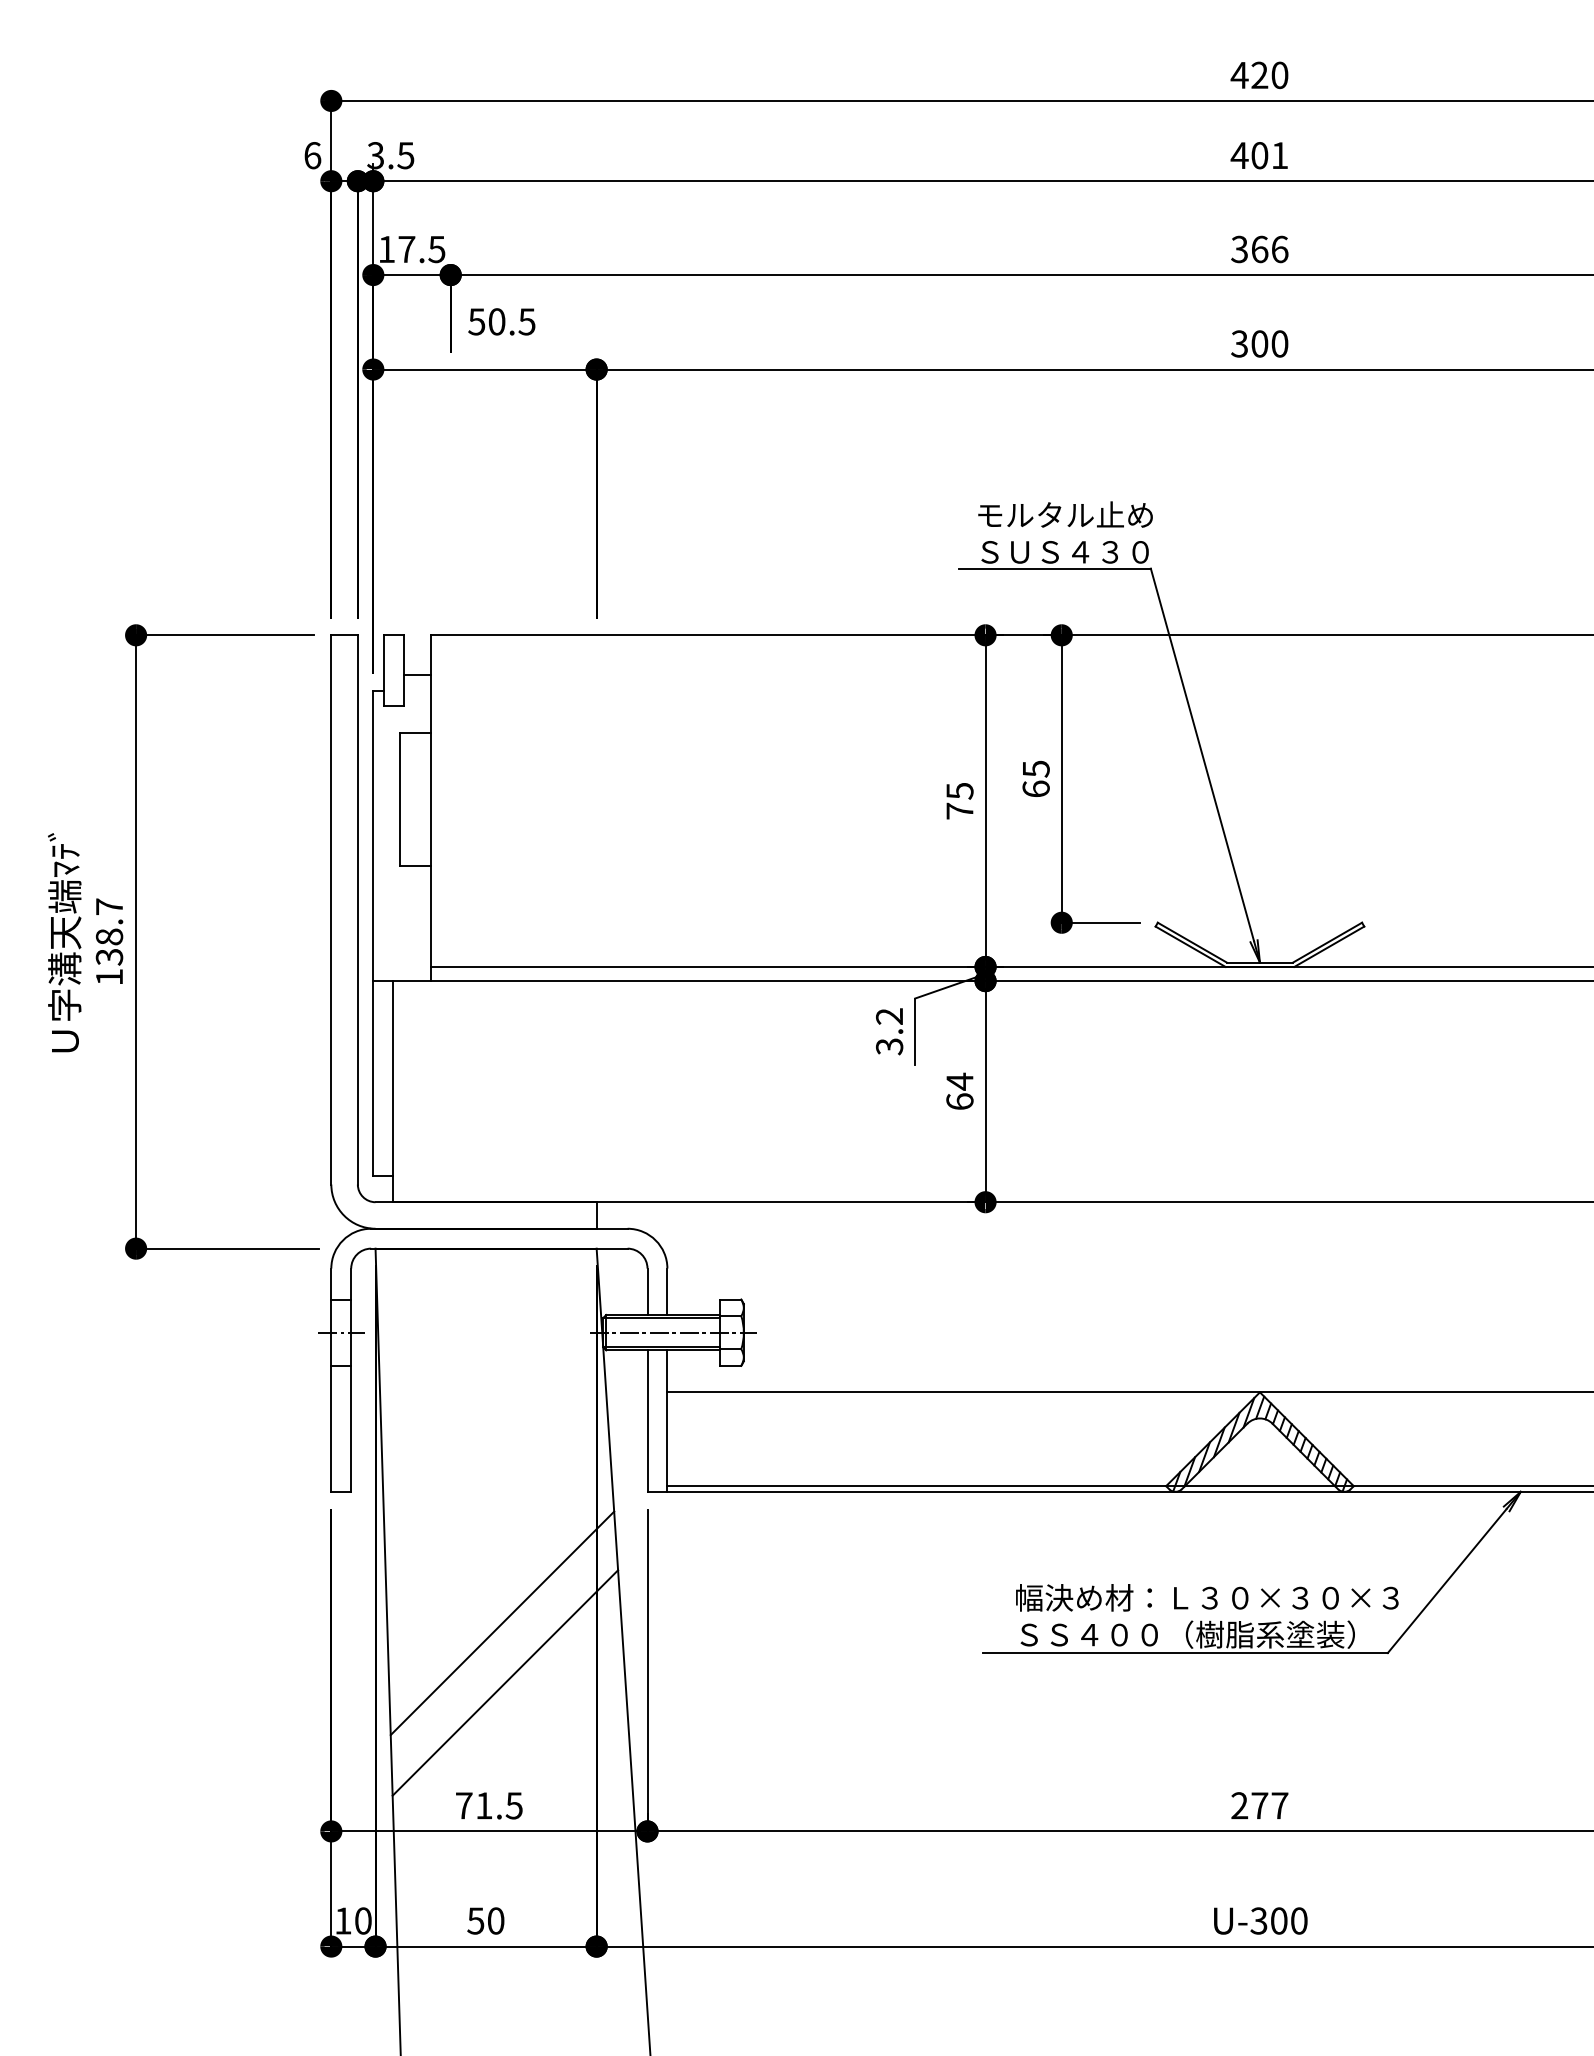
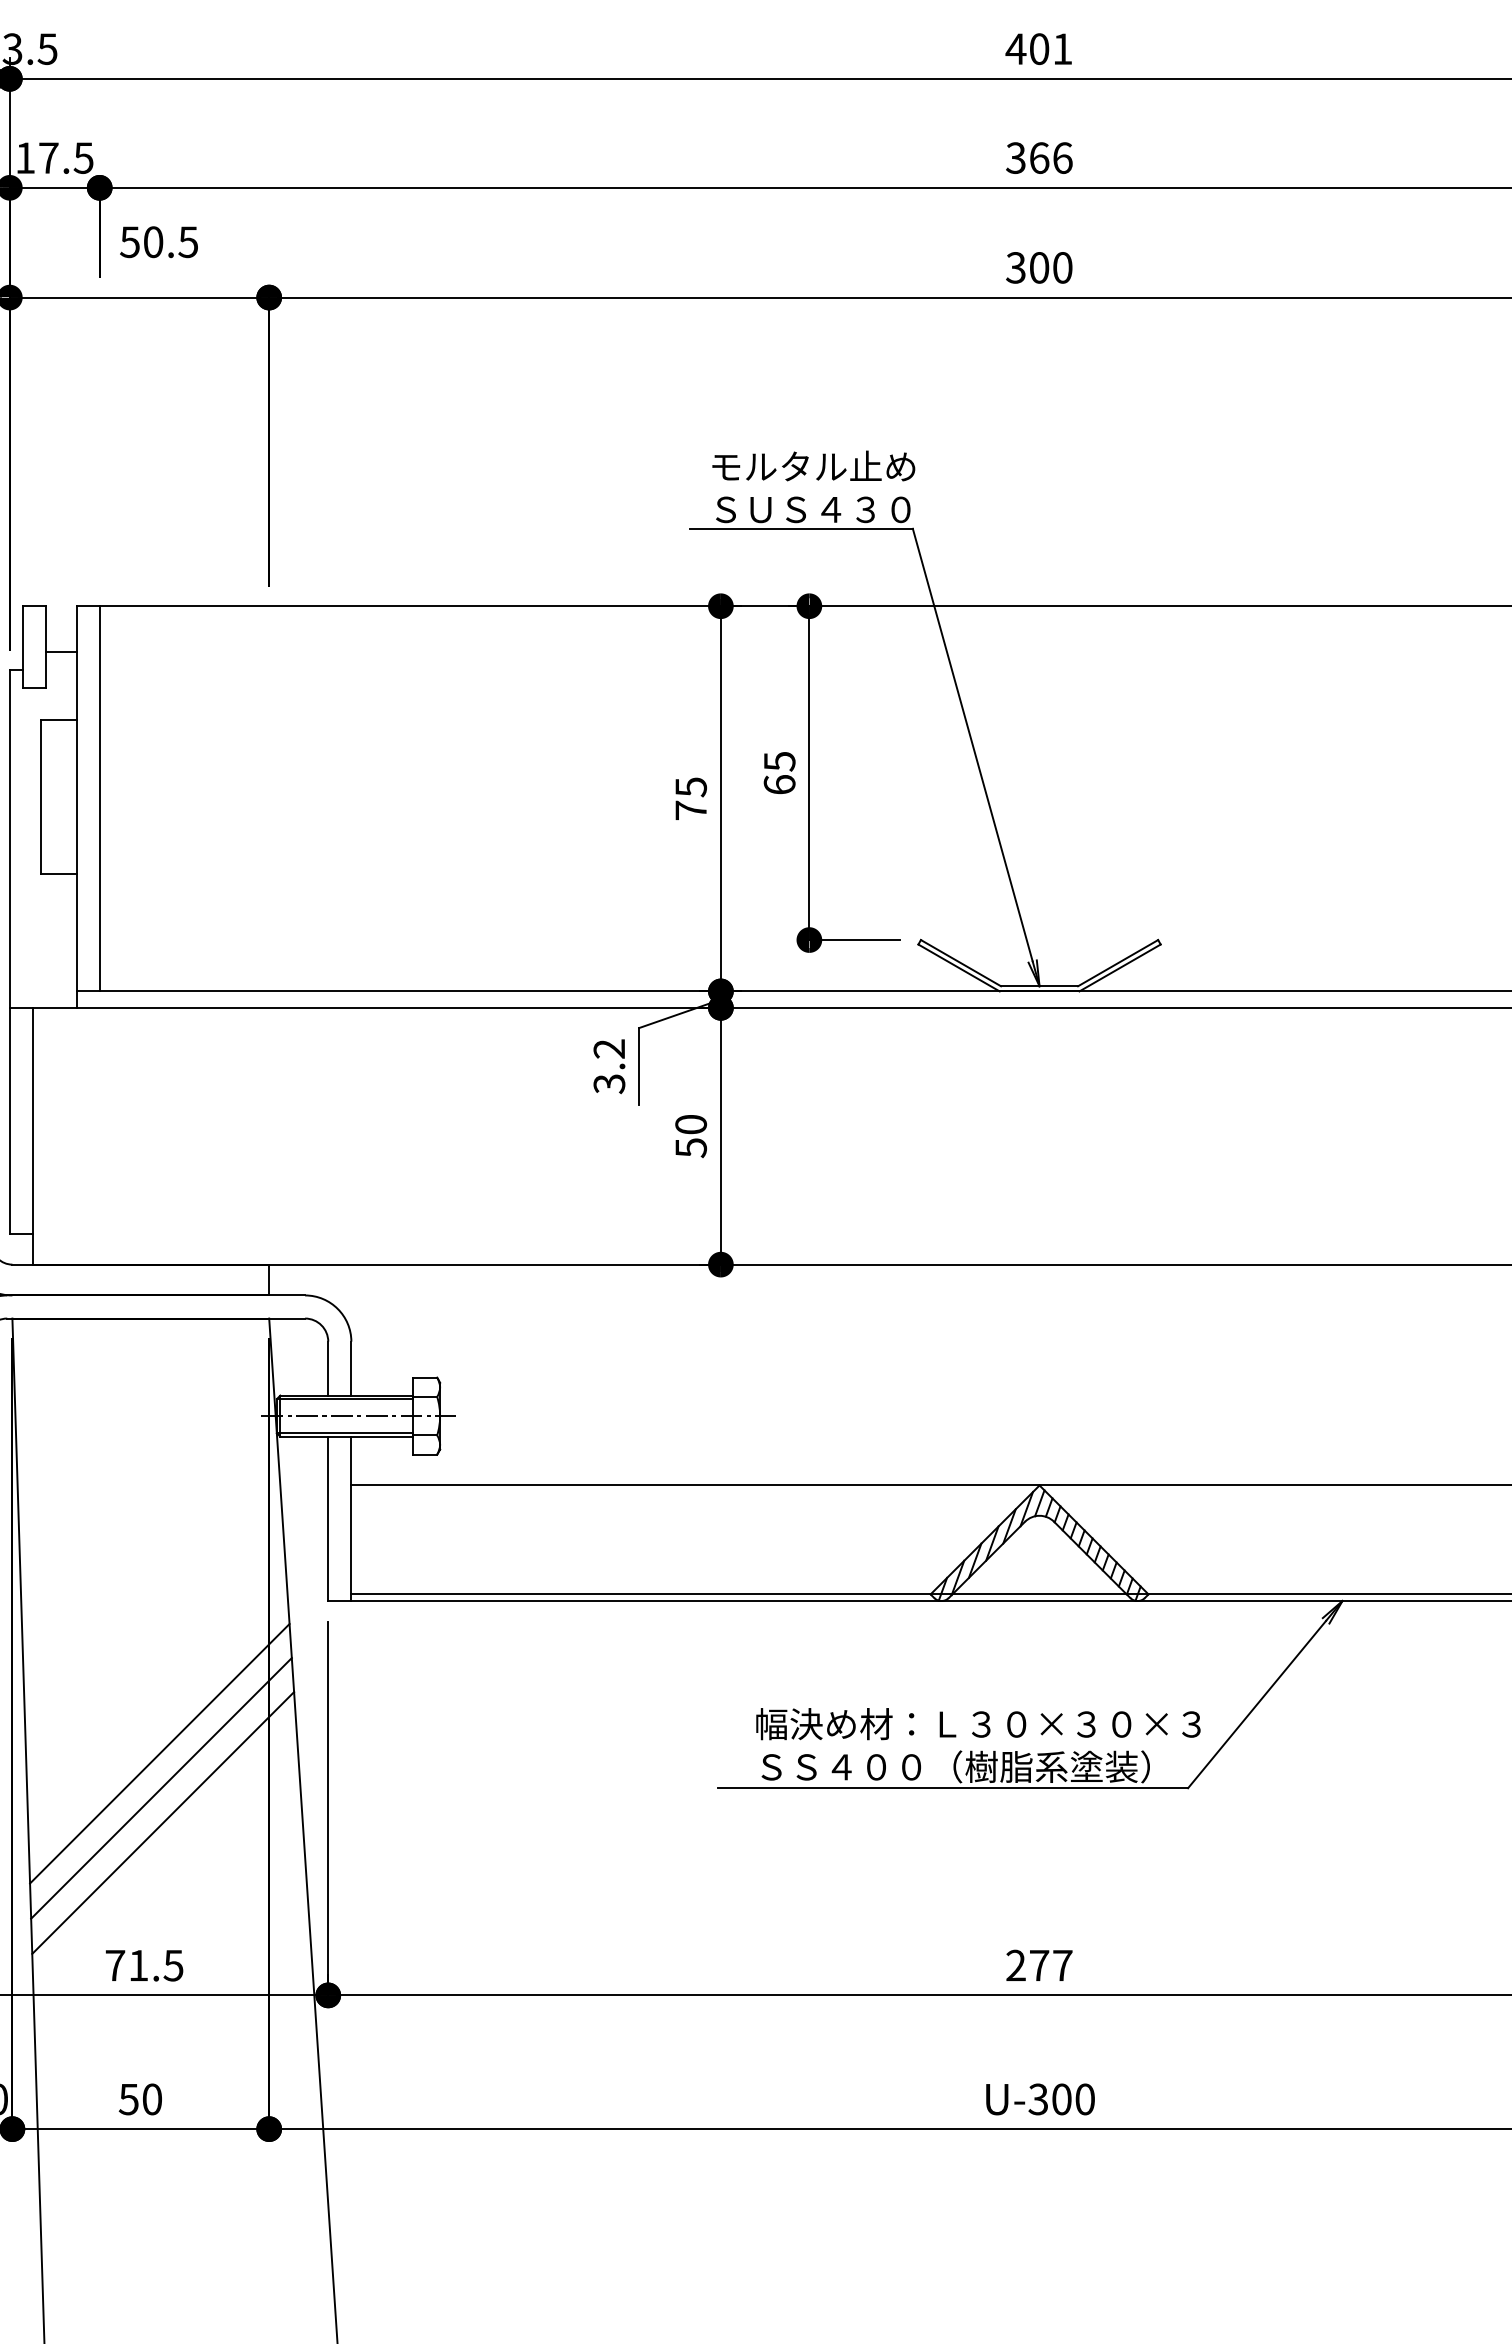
line: (450, 800) -> (99, 798), added
text: (959, 1091) -> (690, 1136), 64 -> 50
line: (503, 1652) -> (161, 1787), added

